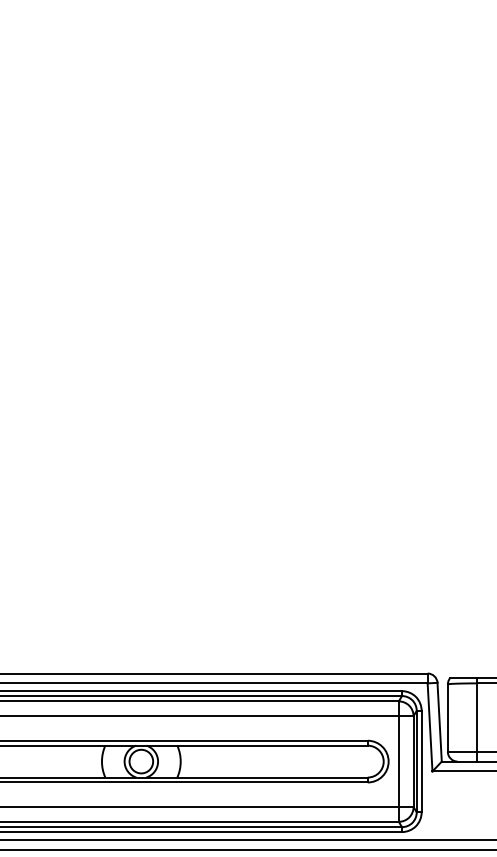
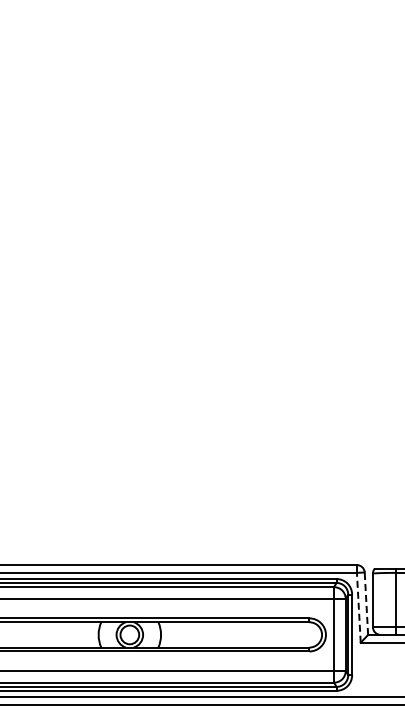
line: (439, 721) -> (366, 603), solid -> dashed
line: (429, 727) -> (358, 607), solid -> dashed

